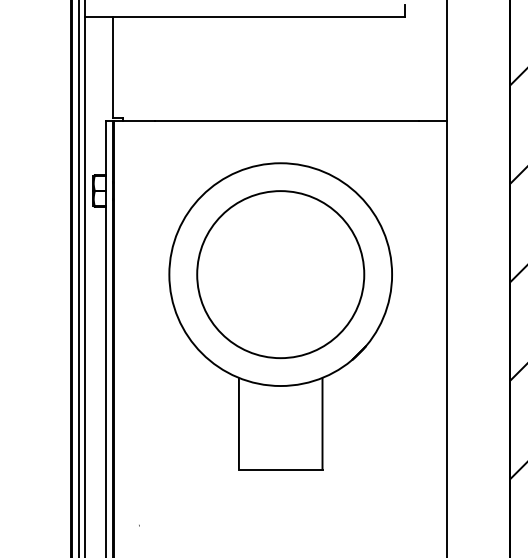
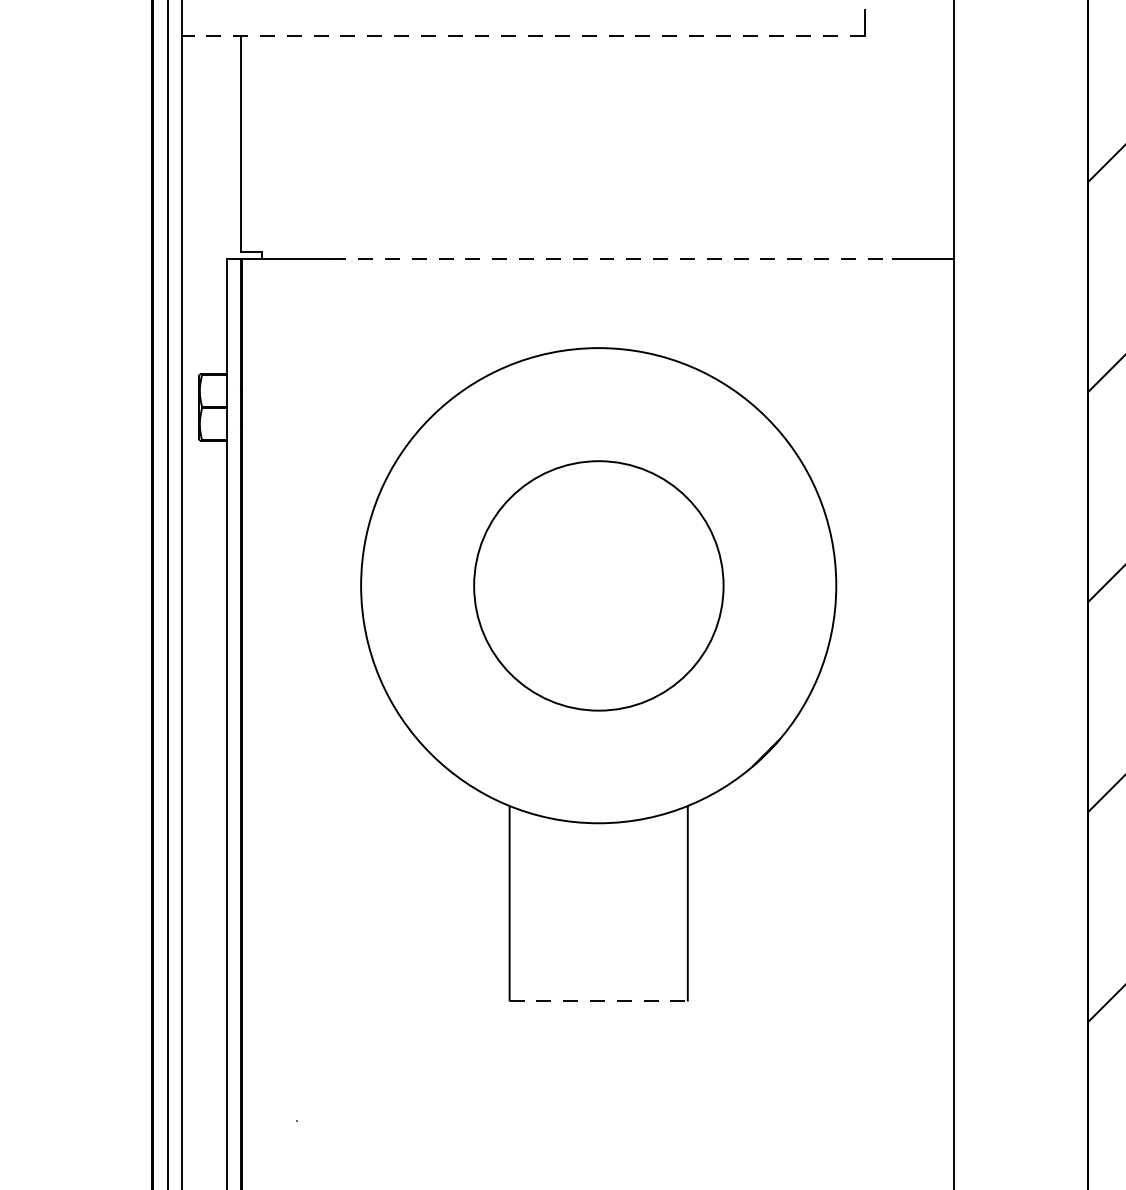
line: (244, 17) -> (521, 37), solid -> dashed
line: (287, 121) -> (613, 259), solid -> dashed
circle: (280, 274) -> (598, 585), size x0.7
line: (280, 469) -> (598, 1001), solid -> dashed

